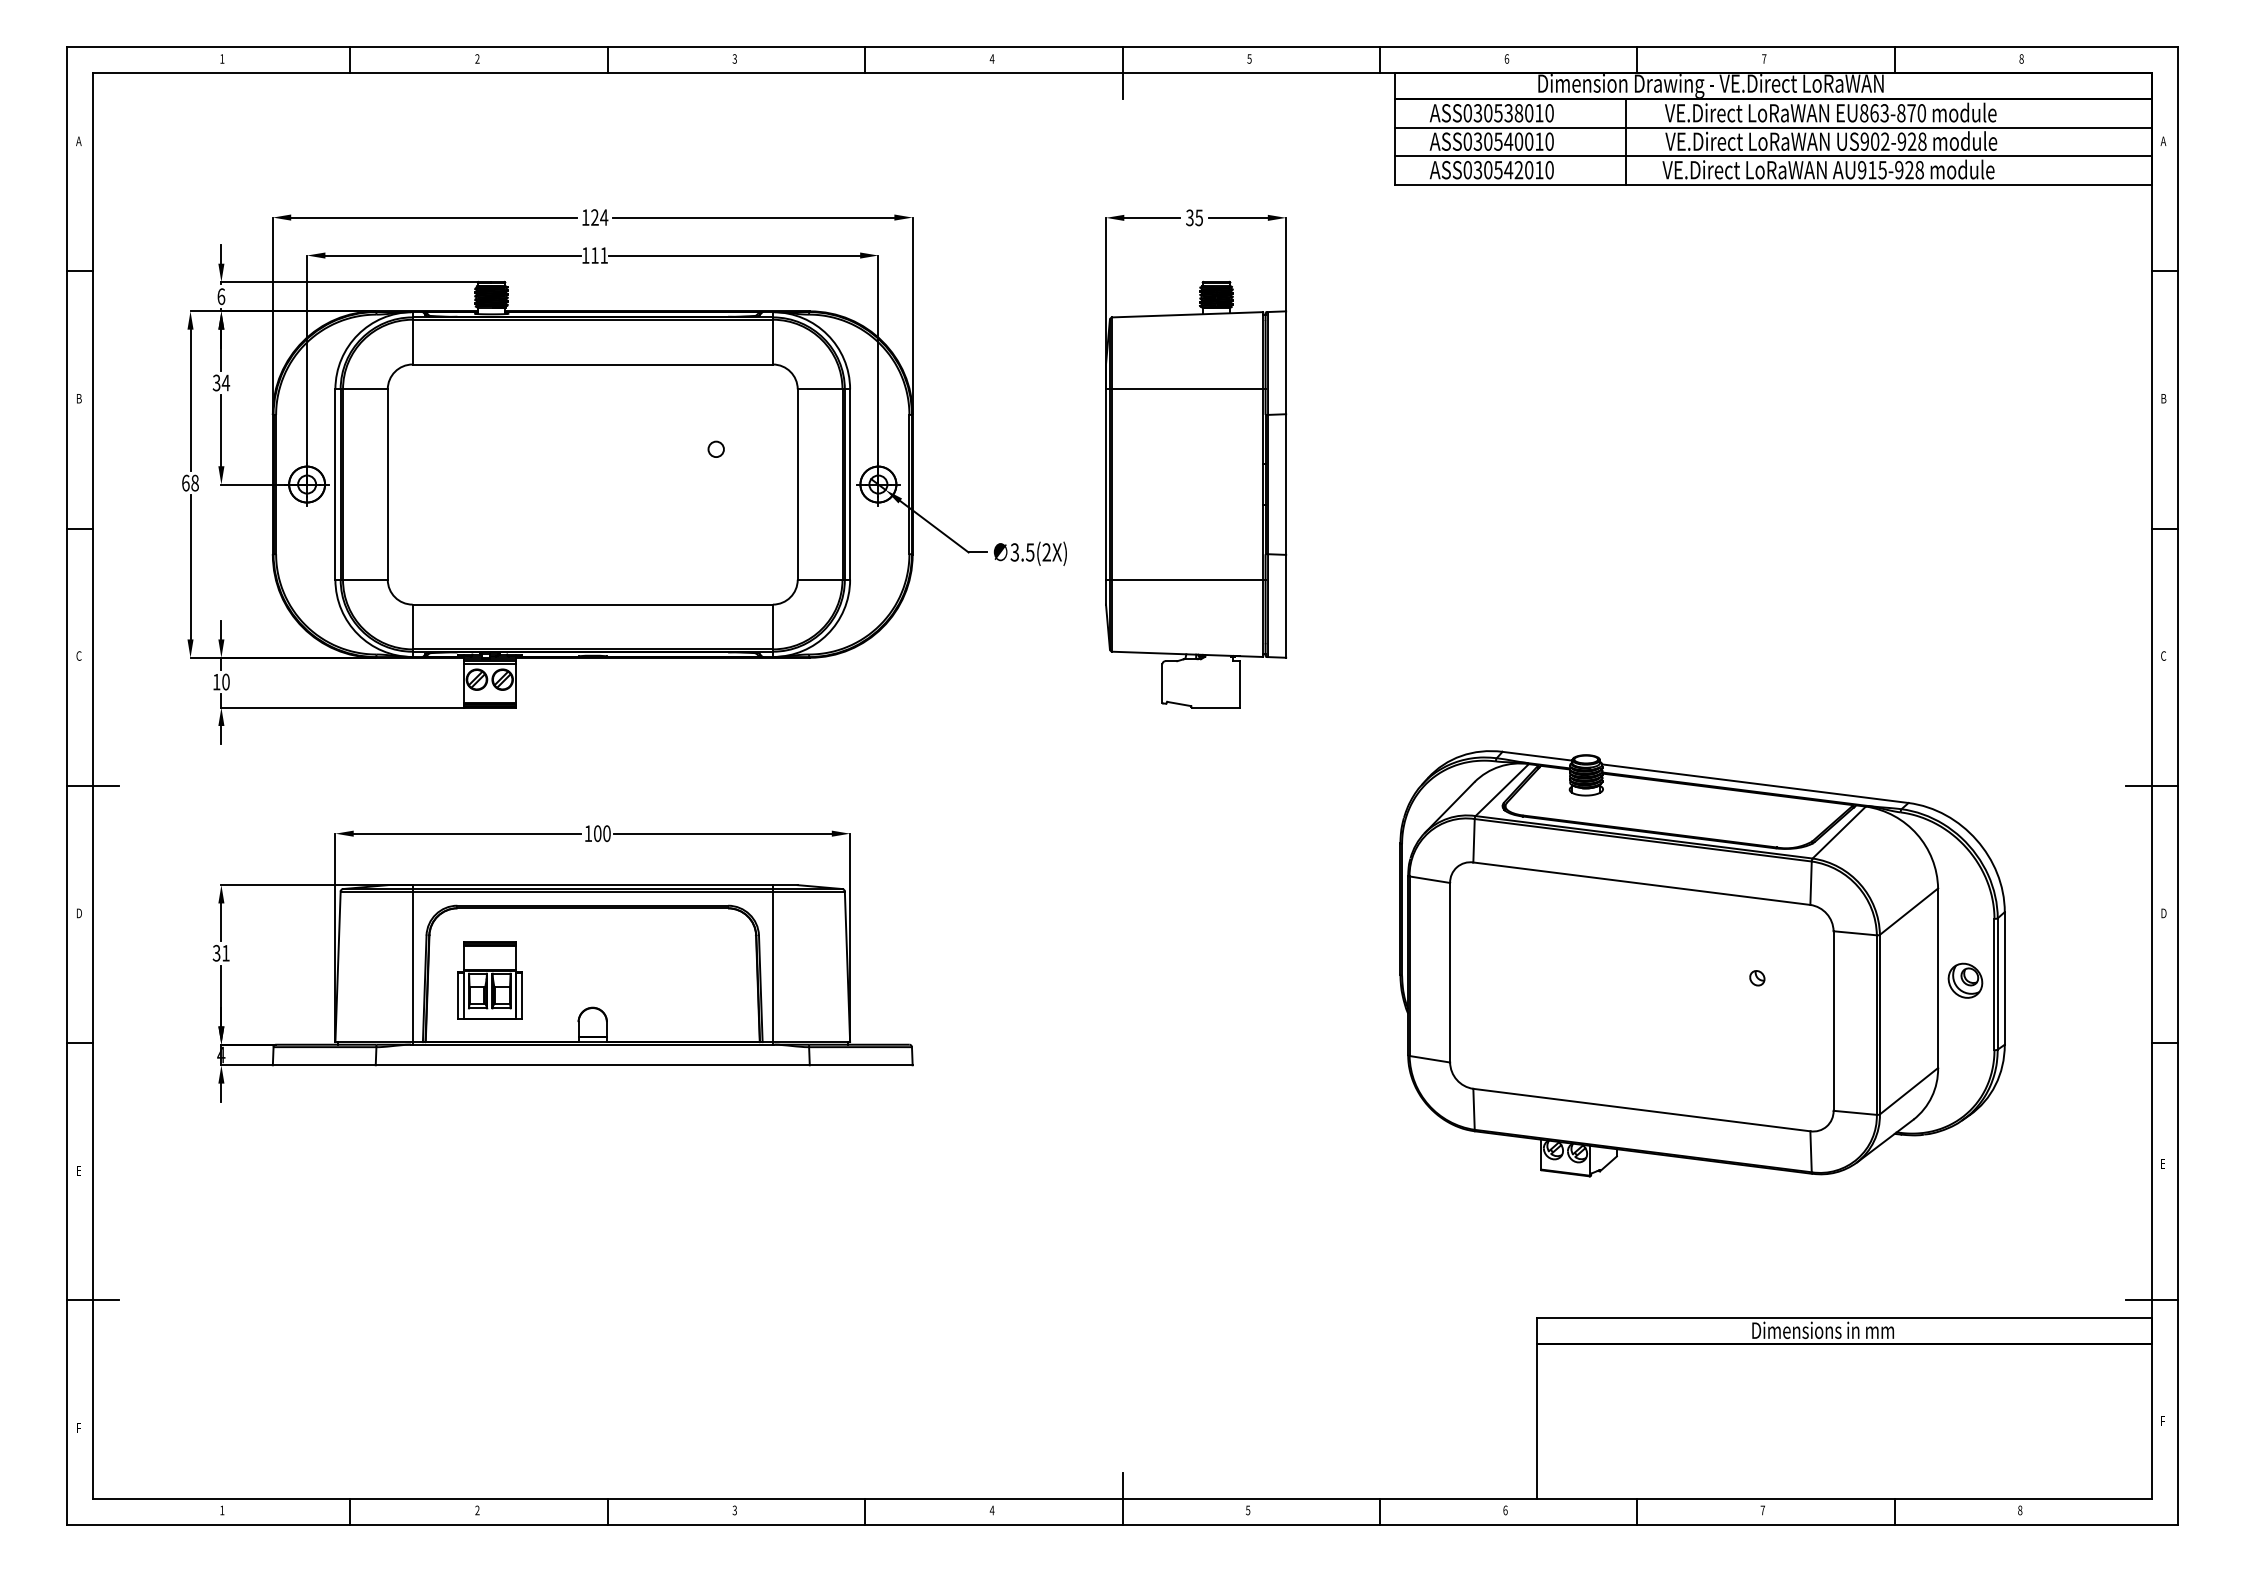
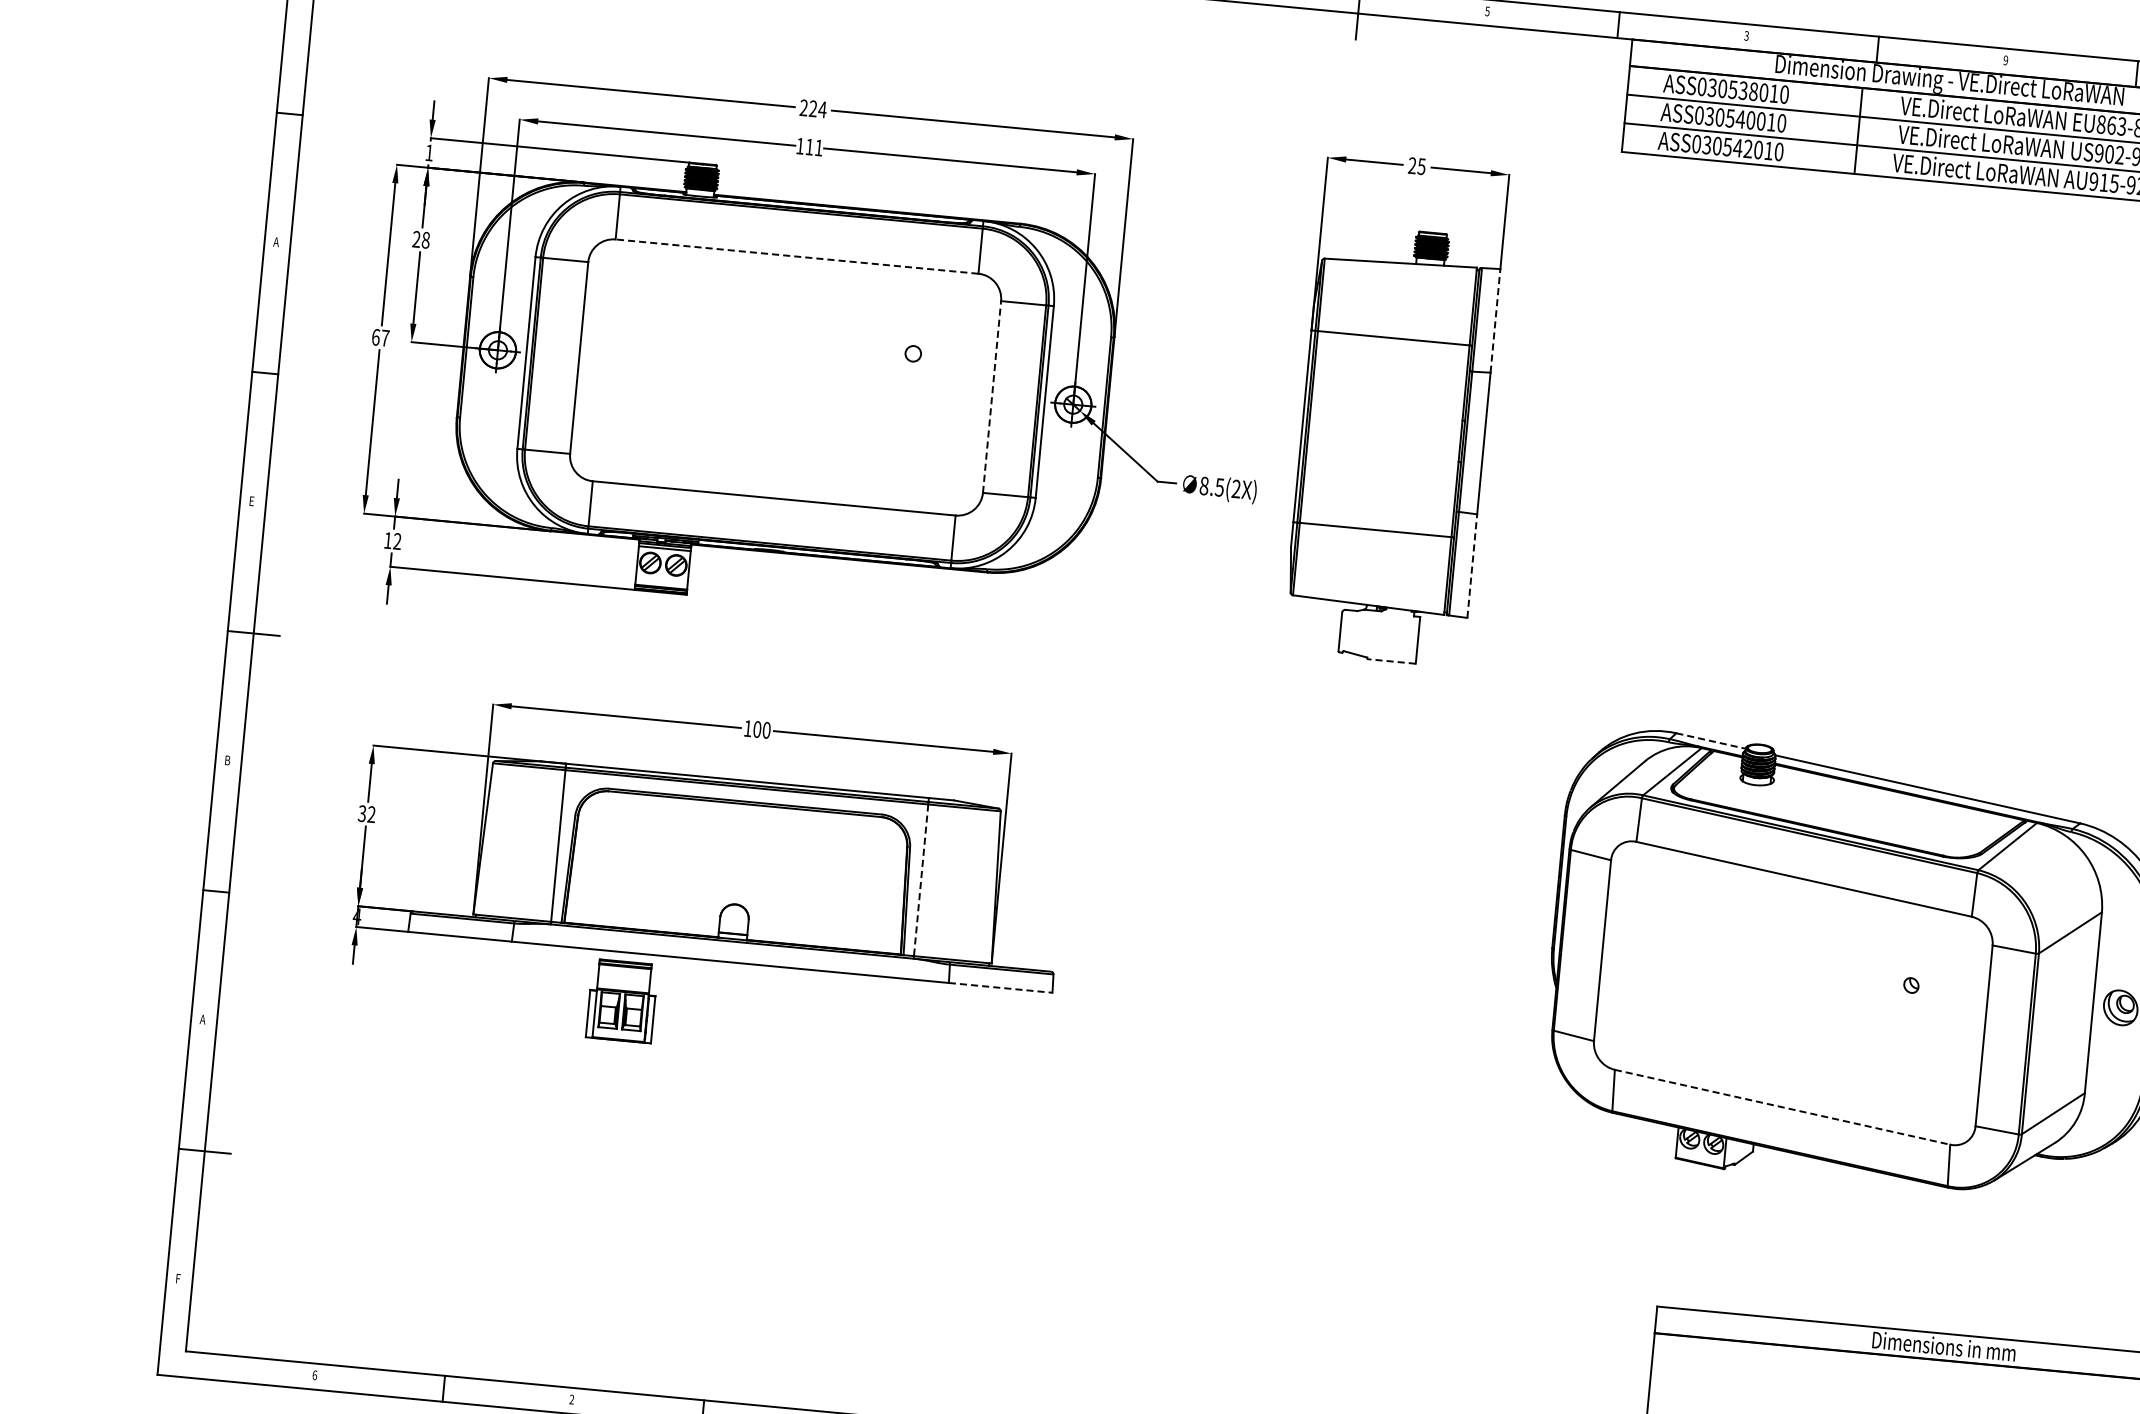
text: (1506, 58) -> (1746, 35), 6 -> 3
text: (1764, 58) -> (2006, 59), 7 -> 9
text: (585, 217) -> (803, 107), 124 -> 224
text: (1189, 218) -> (1411, 166), 35 -> 25
text: (221, 296) -> (429, 152), 6 -> 1
line: (1286, 362) -> (1495, 320), solid -> dashed
line: (592, 364) -> (796, 256), solid -> dashed
text: (221, 382) -> (421, 239), 34 -> 28
text: (78, 398) -> (275, 241), B -> A
text: (194, 482) -> (384, 337), 68 -> 67
line: (797, 484) -> (991, 396), solid -> dashed
text: (1014, 552) -> (1203, 486), 3.5(2X) -> 8.5(2X)
line: (1286, 605) -> (1472, 565), solid -> dashed
text: (78, 655) -> (251, 500), C -> E
text: (225, 681) -> (397, 540), 10 -> 12
line: (1215, 707) -> (1391, 661), solid -> dashed
line: (1537, 756) -> (1711, 741), solid -> dashed
text: (79, 913) -> (227, 760), D -> B
text: (225, 952) -> (371, 813), 31 -> 32
line: (772, 967) -> (920, 880), solid -> dashed
part: (489, 980) -> (621, 1001), moved
line: (861, 1065) -> (1000, 988), solid -> dashed
line: (1641, 1110) -> (1782, 1107), solid -> dashed
text: (78, 1170) -> (202, 1019), E -> A
text: (222, 1510) -> (315, 1375), 1 -> 6

